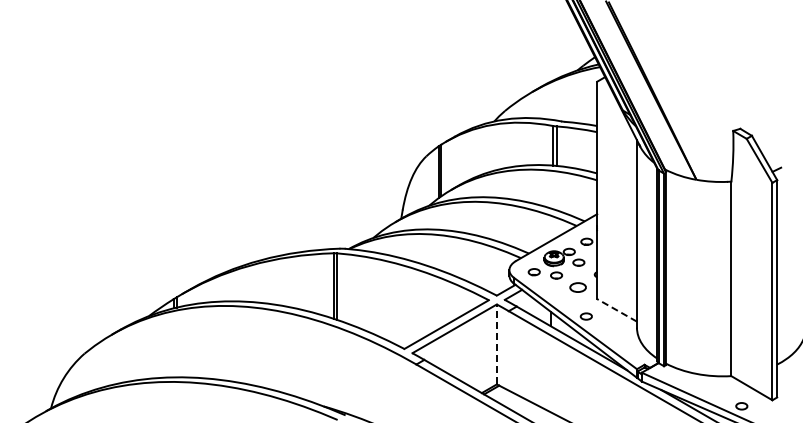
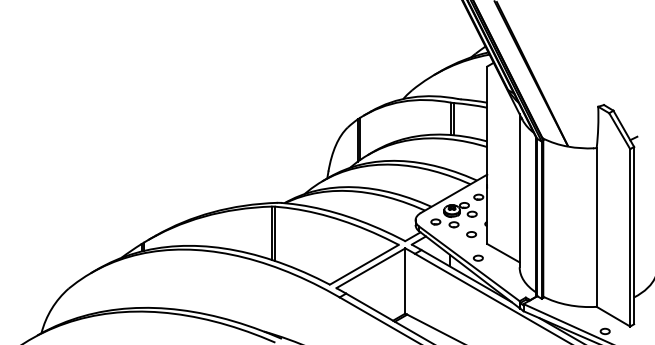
part: (577, 287) -> (471, 234), size x0.71
line: (617, 310) -> (503, 253), dashed -> solid
line: (496, 344) -> (405, 281), dashed -> solid

